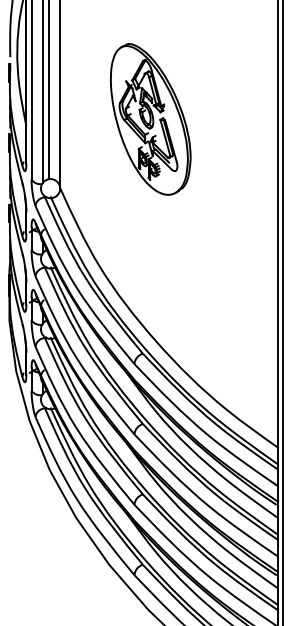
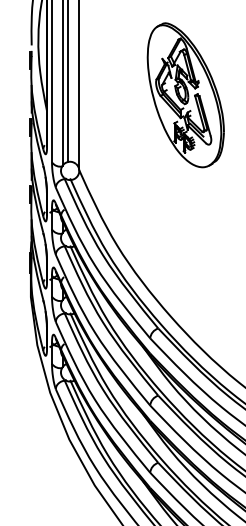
part: (150, 119) -> (185, 95), moved

